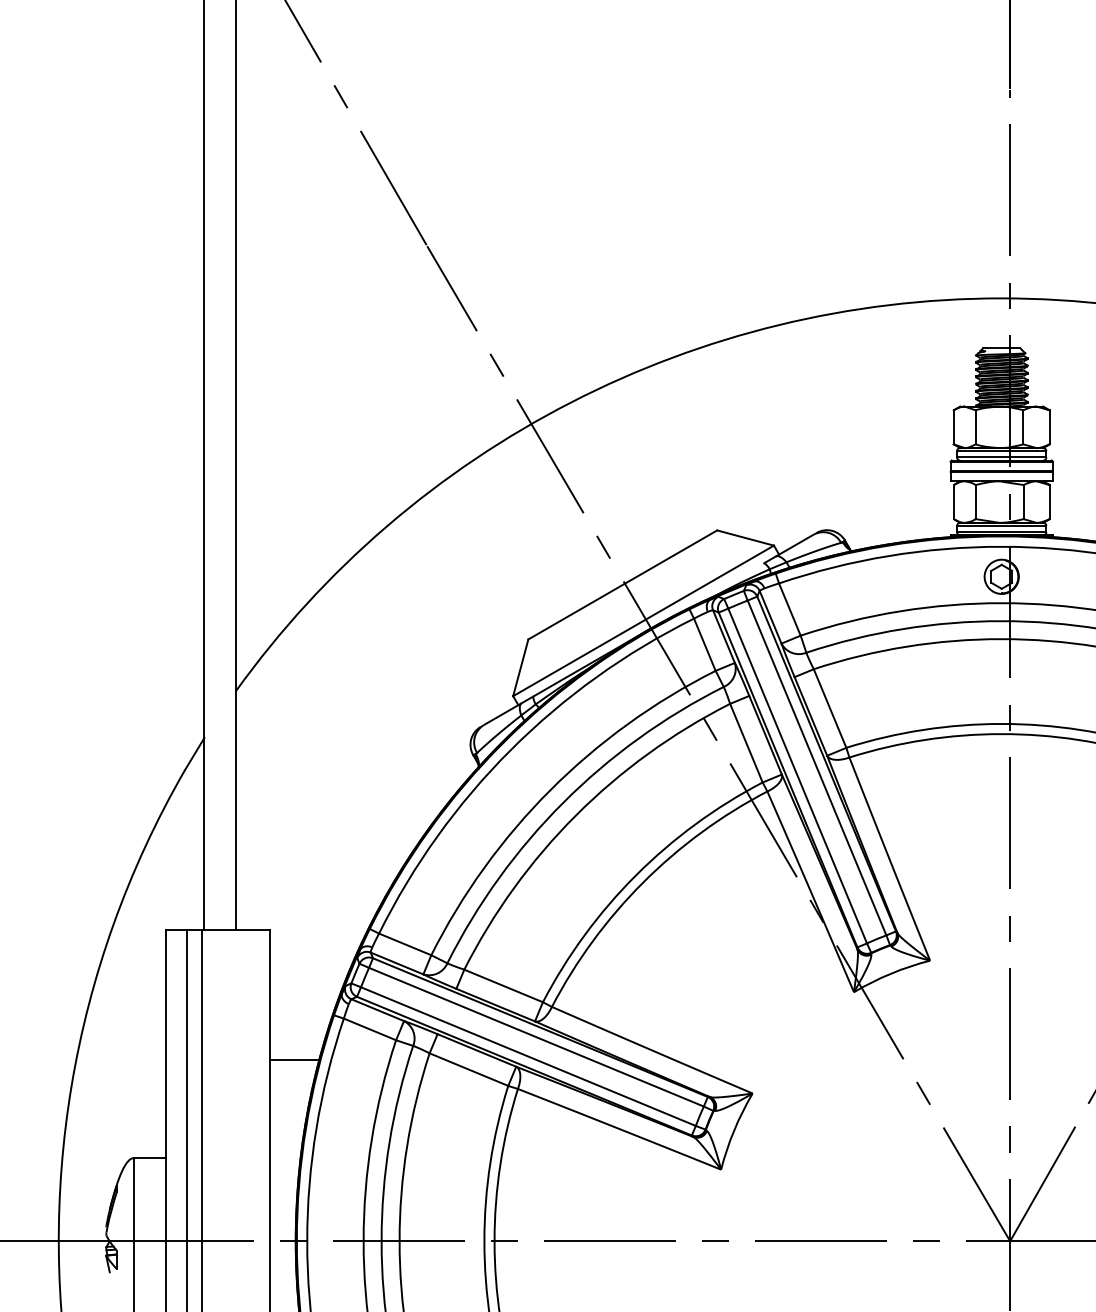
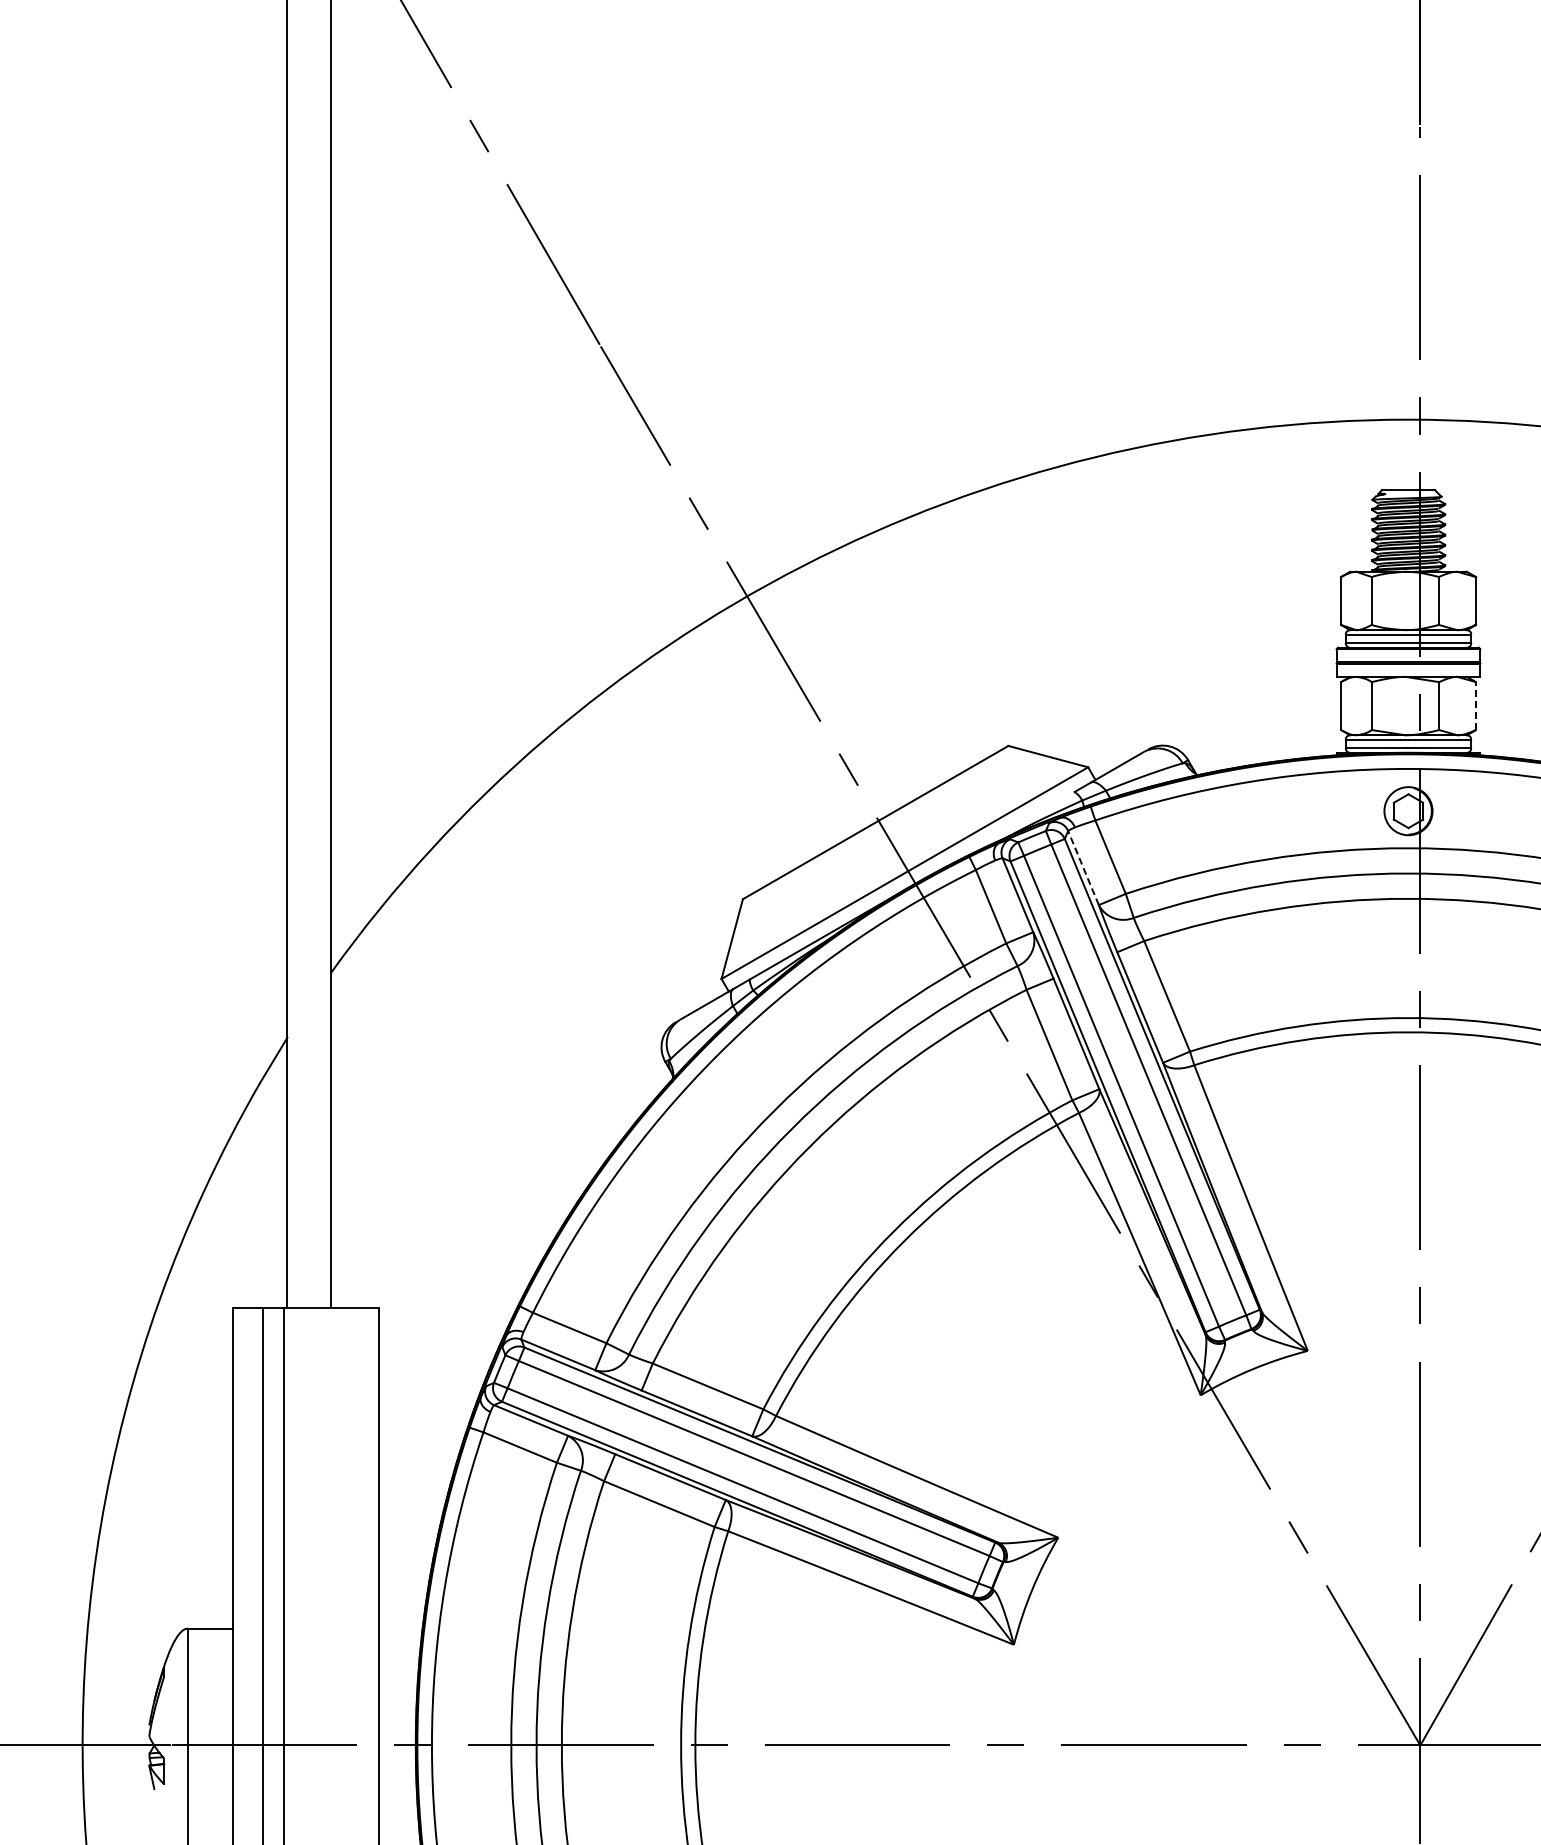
line: (1049, 502) -> (1475, 706), solid -> dashed
line: (770, 616) -> (1083, 867), solid -> dashed
line: (294, 1059) -> (414, 1490), removed

